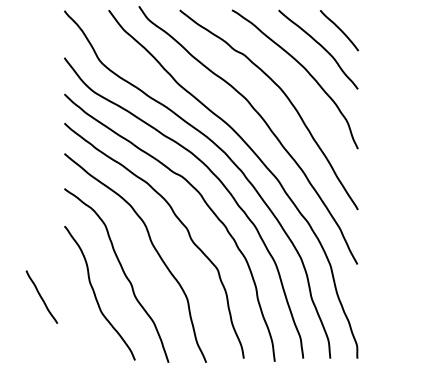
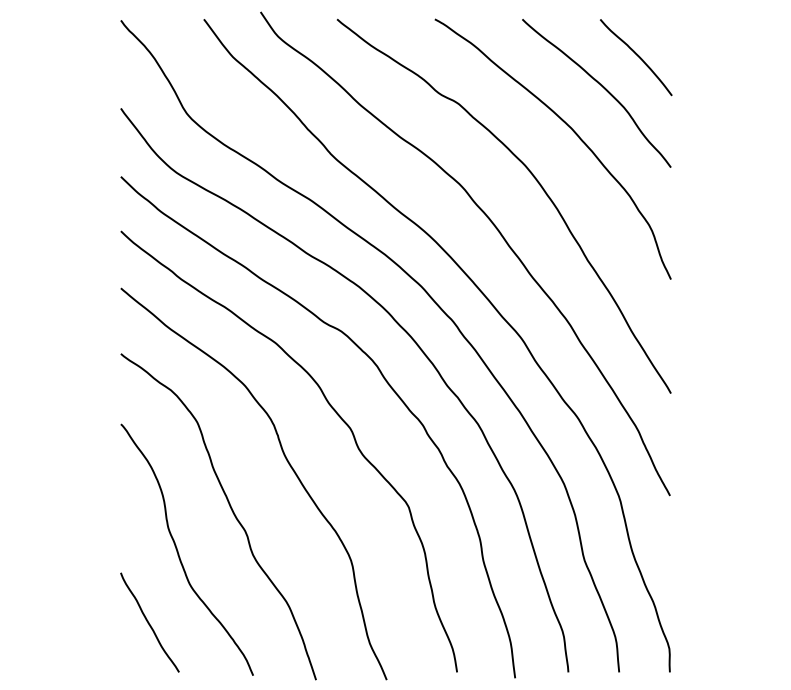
curve: (41, 296) -> (149, 621), moved

